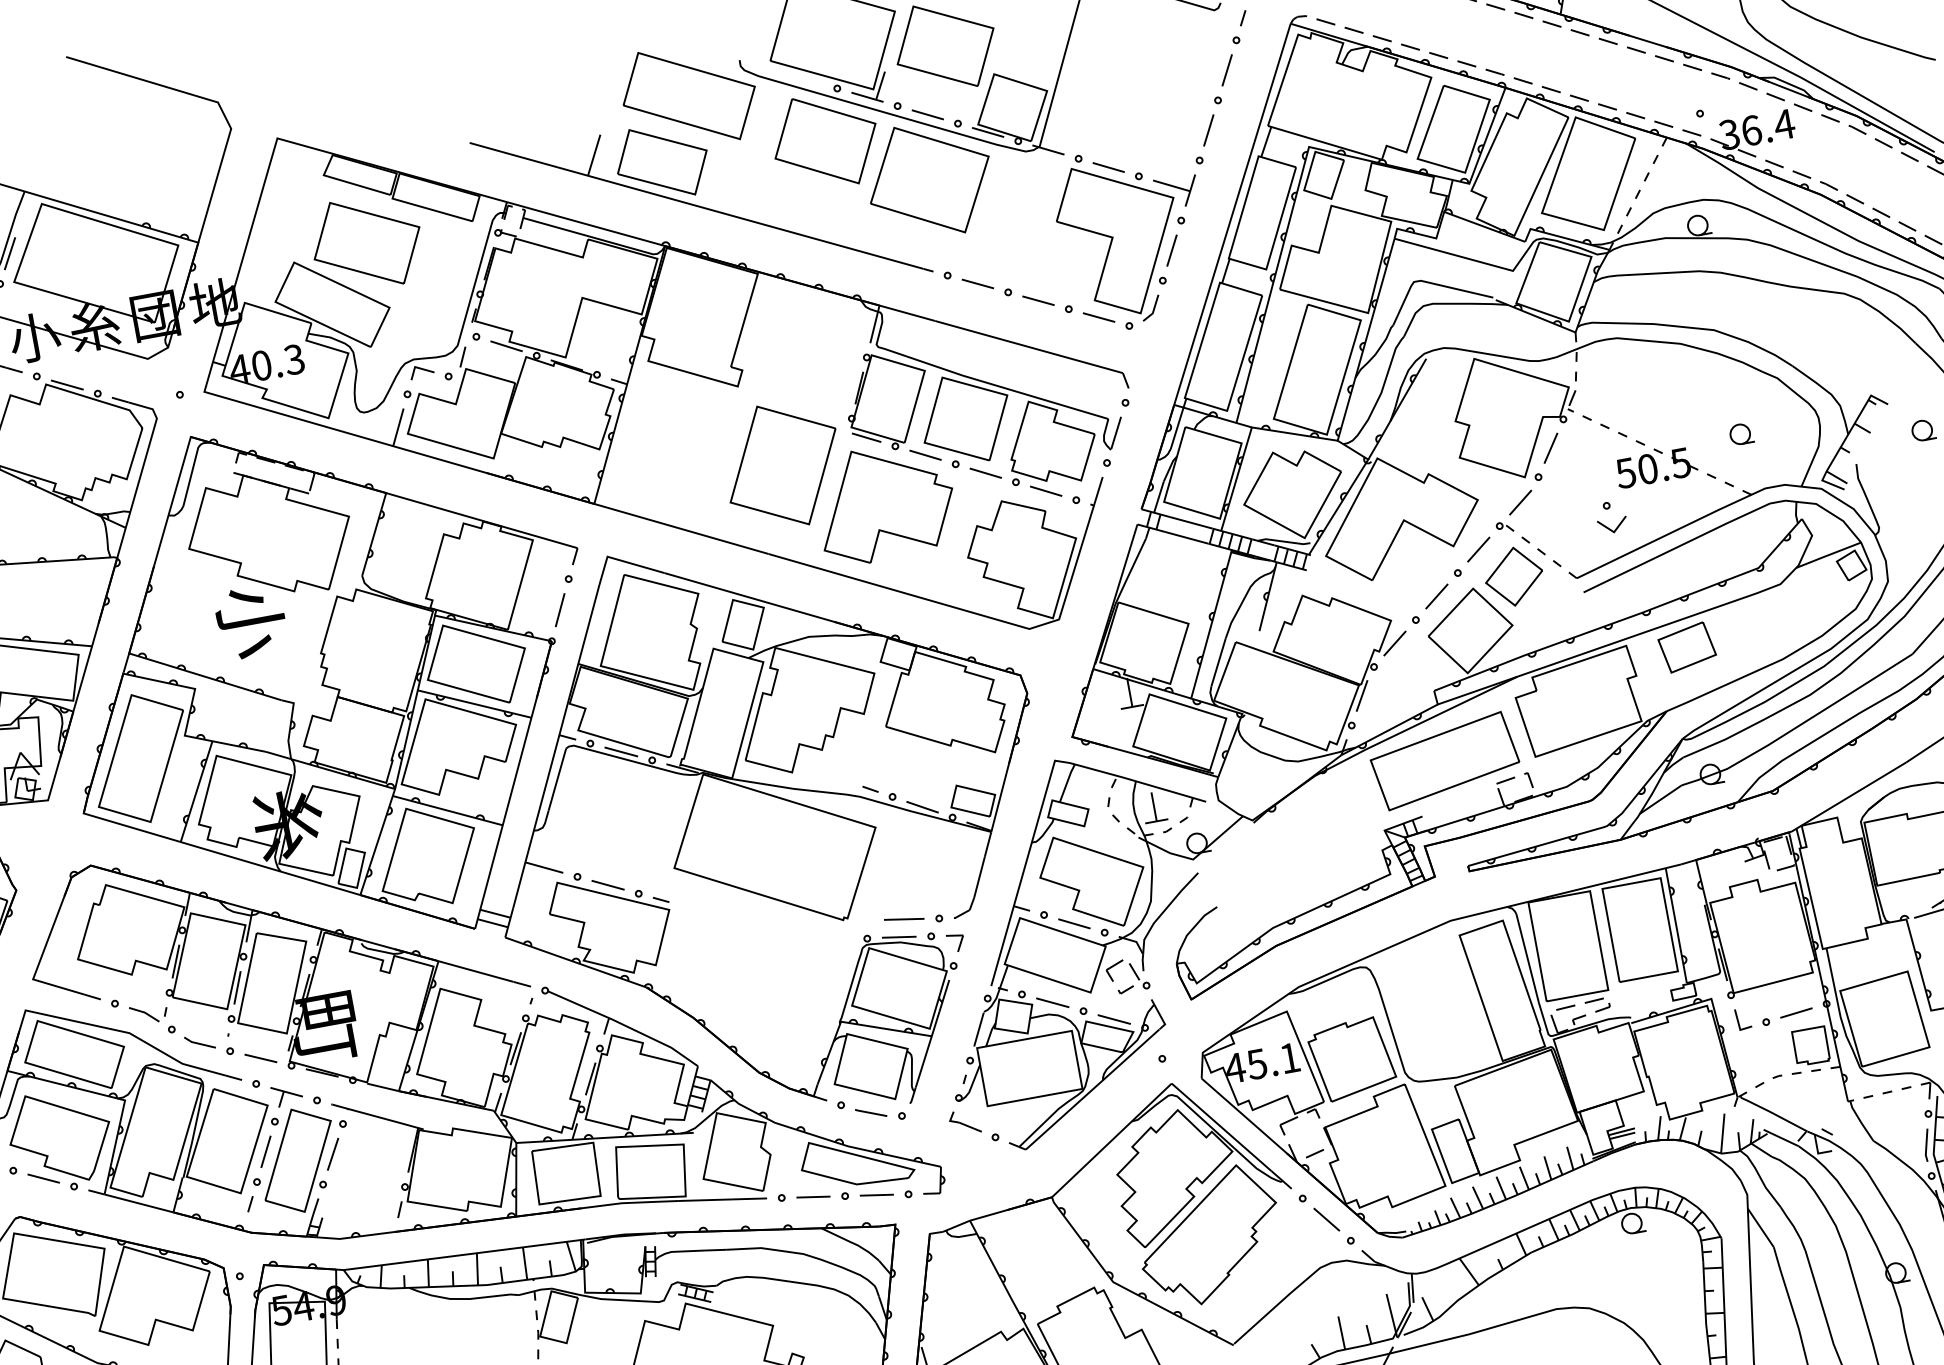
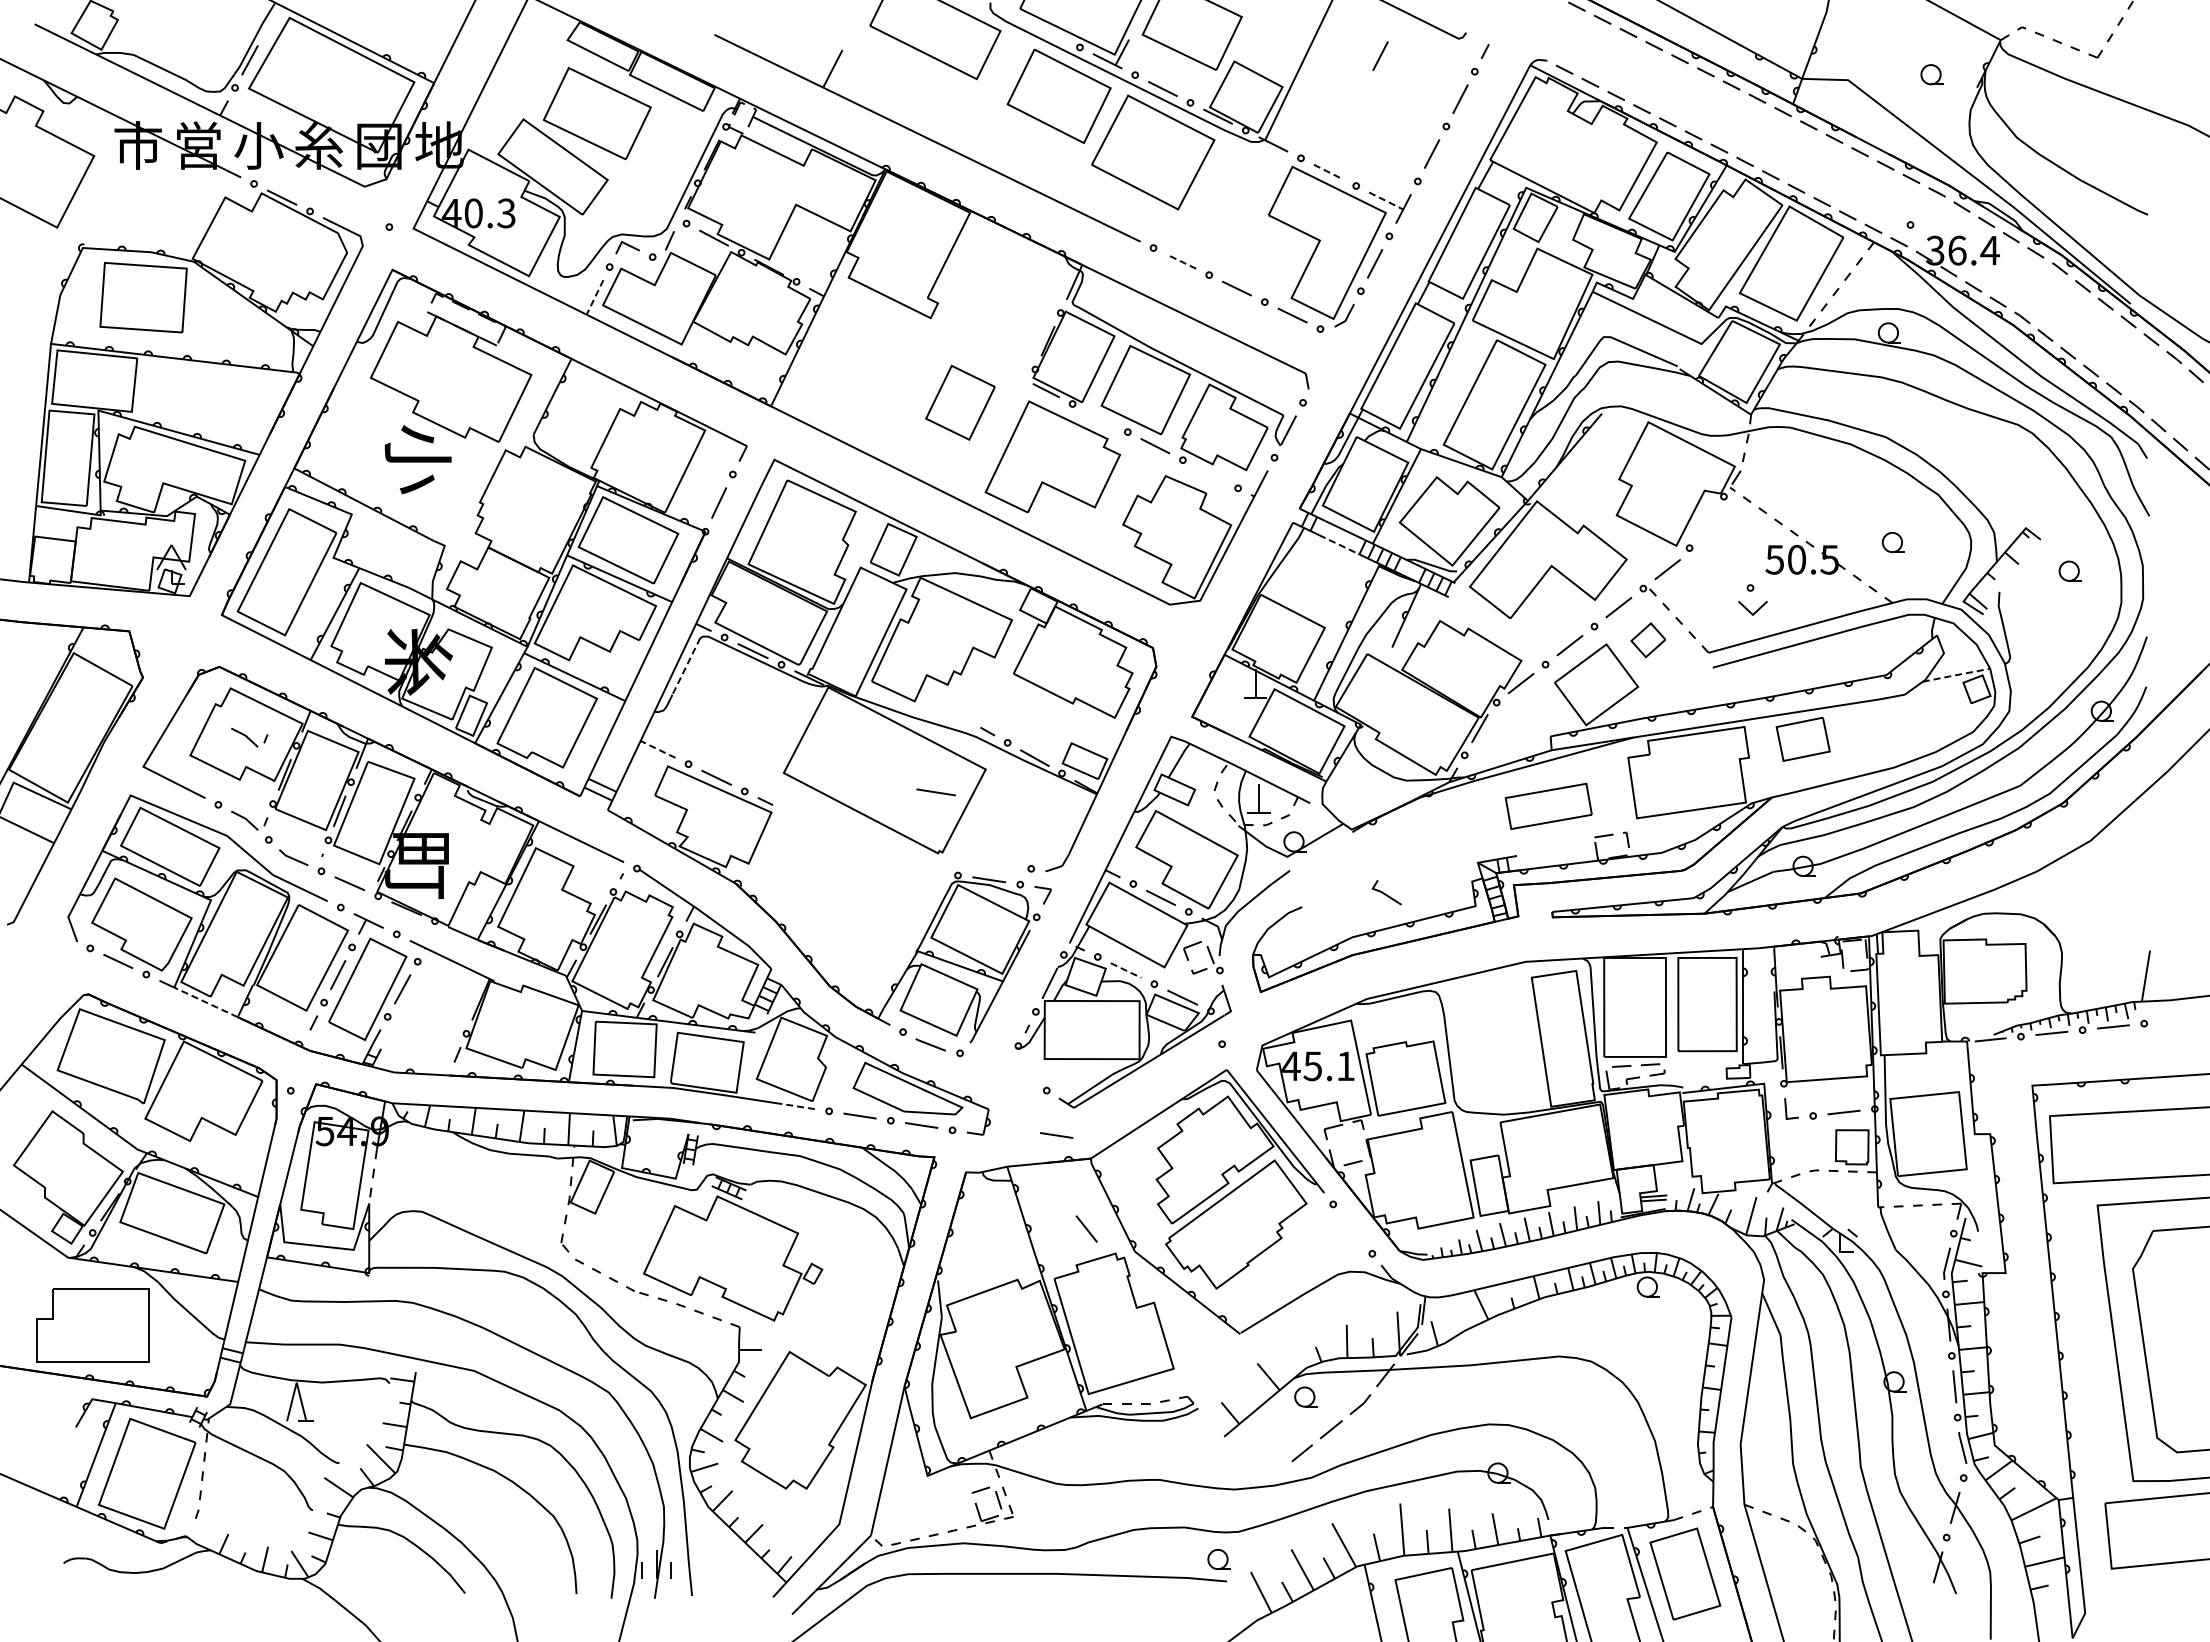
line: (1139, 41) -> (1380, 55), added
part: (662, 162) -> (897, 87), removed
line: (1109, 167) -> (1329, 172), solid -> dashed
line: (1171, 186) -> (1386, 201), solid -> dashed
line: (977, 284) -> (1180, 261), solid -> dashed
line: (397, 427) -> (594, 297), solid -> dashed
line: (1550, 448) -> (1706, 522), removed
line: (925, 455) -> (1100, 418), removed
part: (783, 465) -> (960, 402), size x0.6
line: (1046, 491) -> (1210, 474), removed
line: (1186, 537) -> (1338, 544), solid -> dashed
line: (1828, 555) -> (1956, 675), solid -> dashed
part: (1514, 577) -> (1648, 640), size x0.6
part: (1444, 761) -> (1548, 806), size x0.6
line: (557, 779) -> (686, 666), solid -> dashed
line: (543, 867) -> (657, 749), solid -> dashed
line: (903, 919) -> (935, 792), moved
part: (133, 930) -> (249, 737), added
line: (1053, 1002) -> (1126, 970), solid -> dashed
part: (964, 1122) -> (1386, 892), moved
line: (1013, 1180) -> (1056, 1135), added
line: (749, 1198) -> (797, 1106), solid -> dashed
line: (138, 1203) -> (205, 1002), solid -> dashed
line: (1326, 1219) -> (1086, 1228), moved

